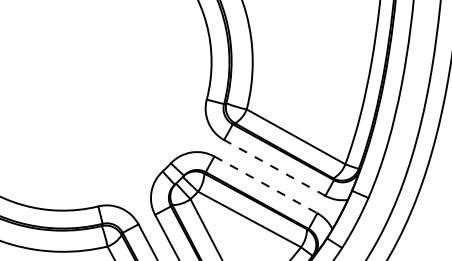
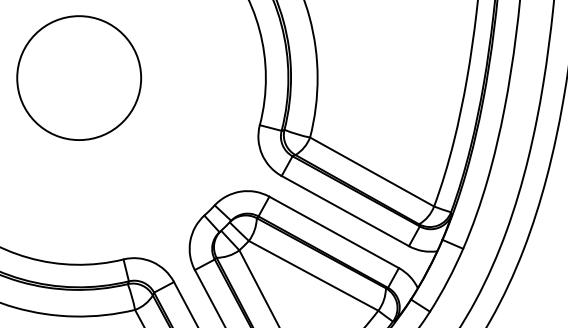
circle: (63, 62) -> (79, 78), added
line: (274, 167) -> (344, 210), dashed -> solid
line: (265, 184) -> (333, 231), dashed -> solid

